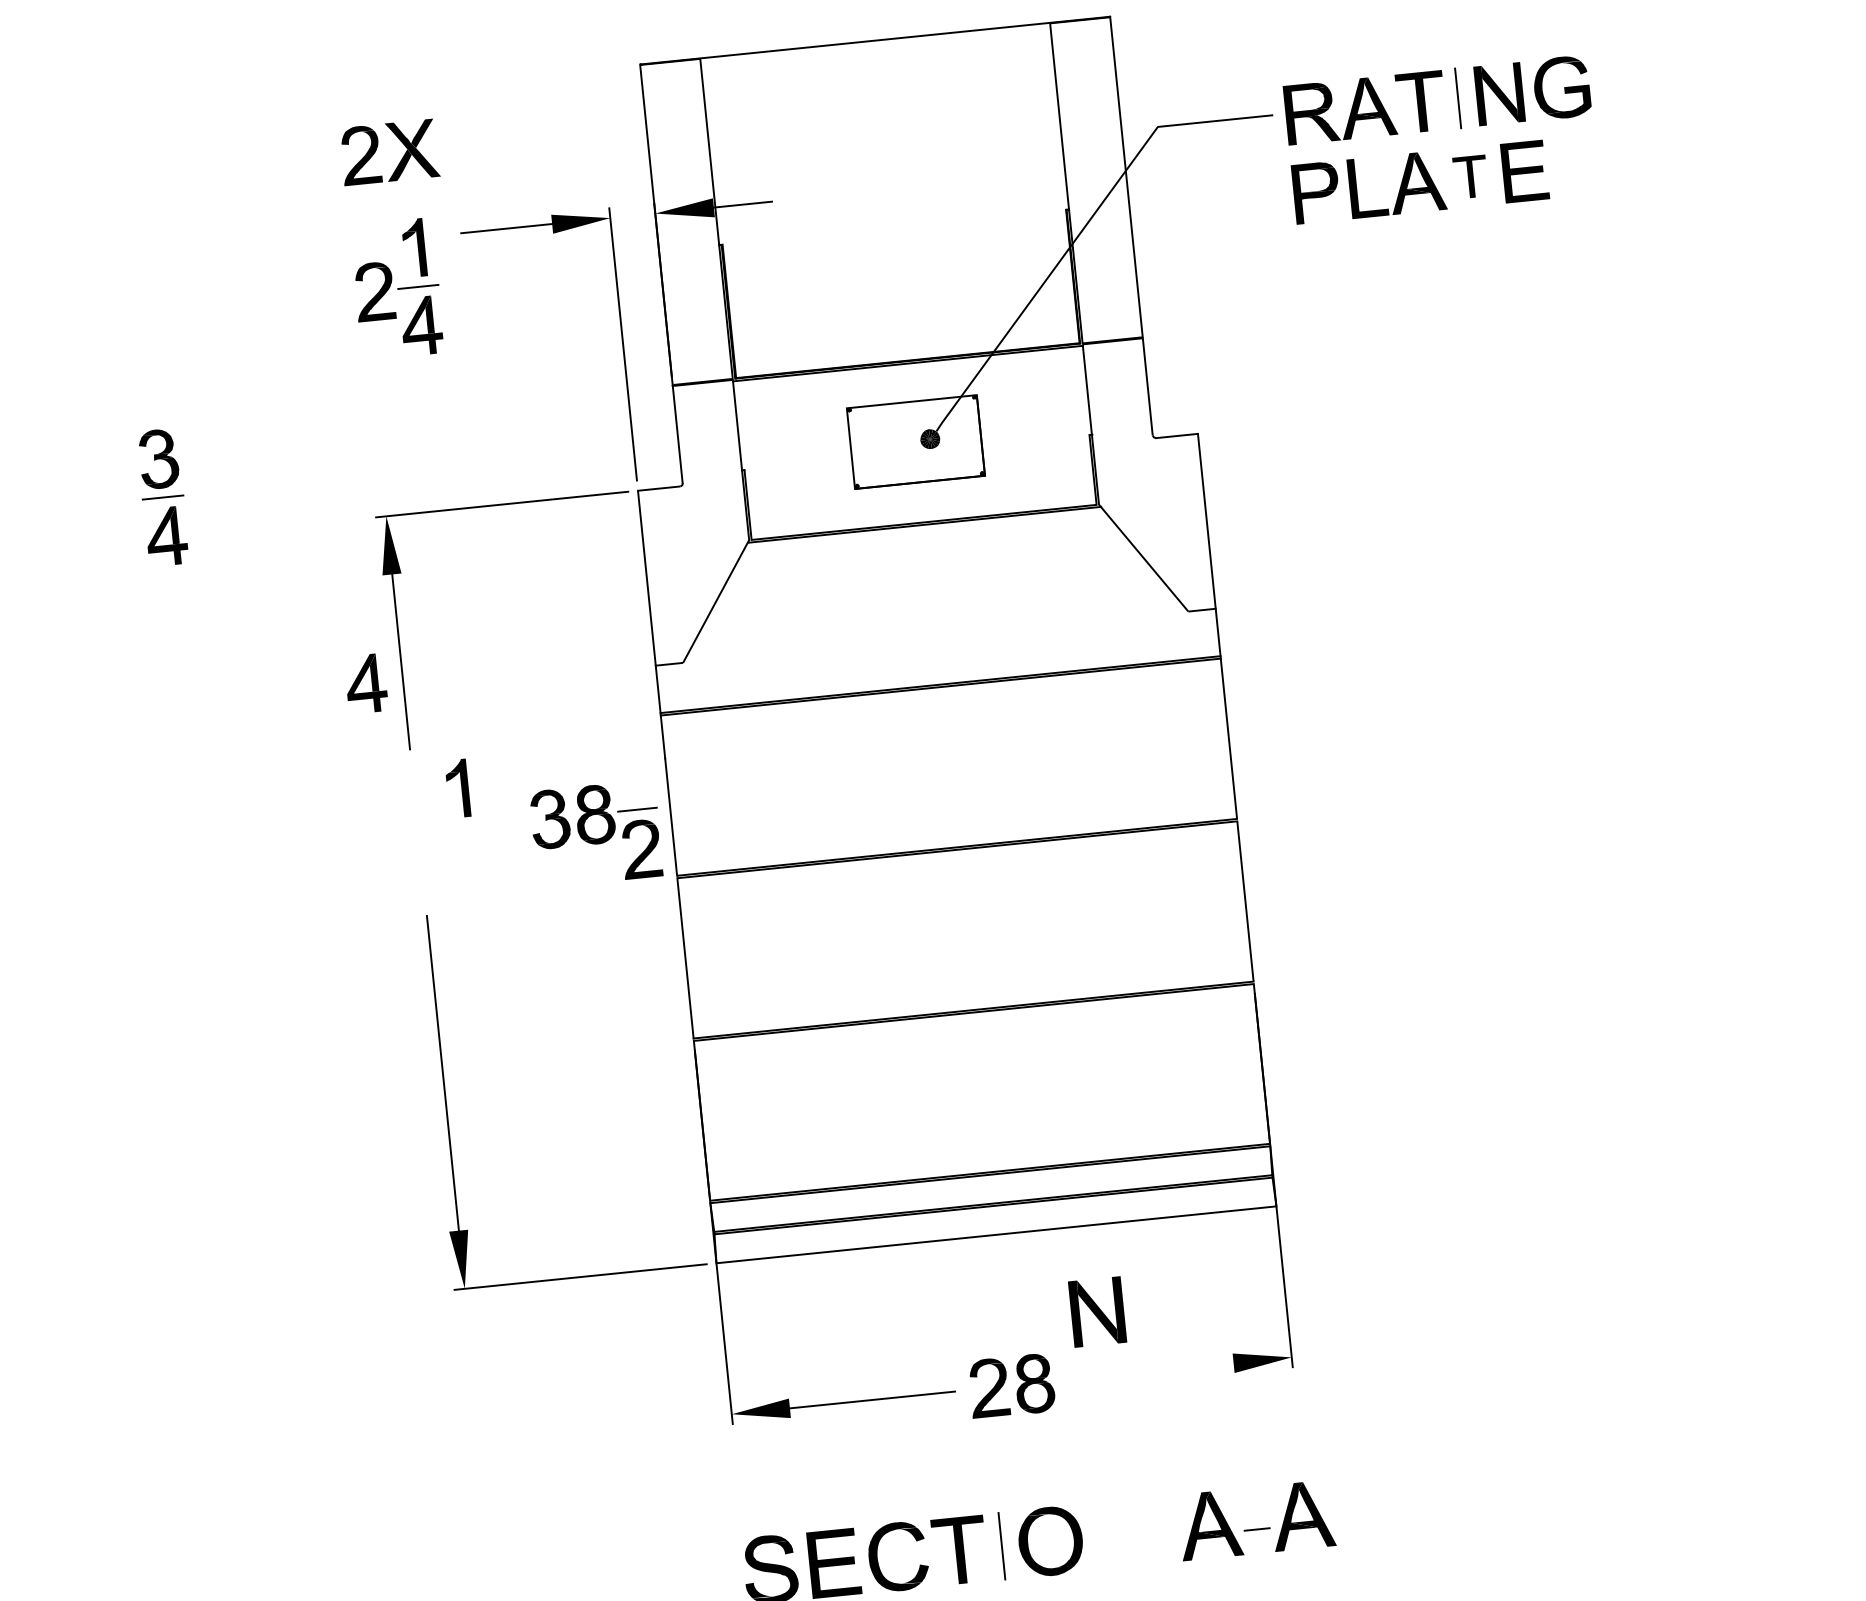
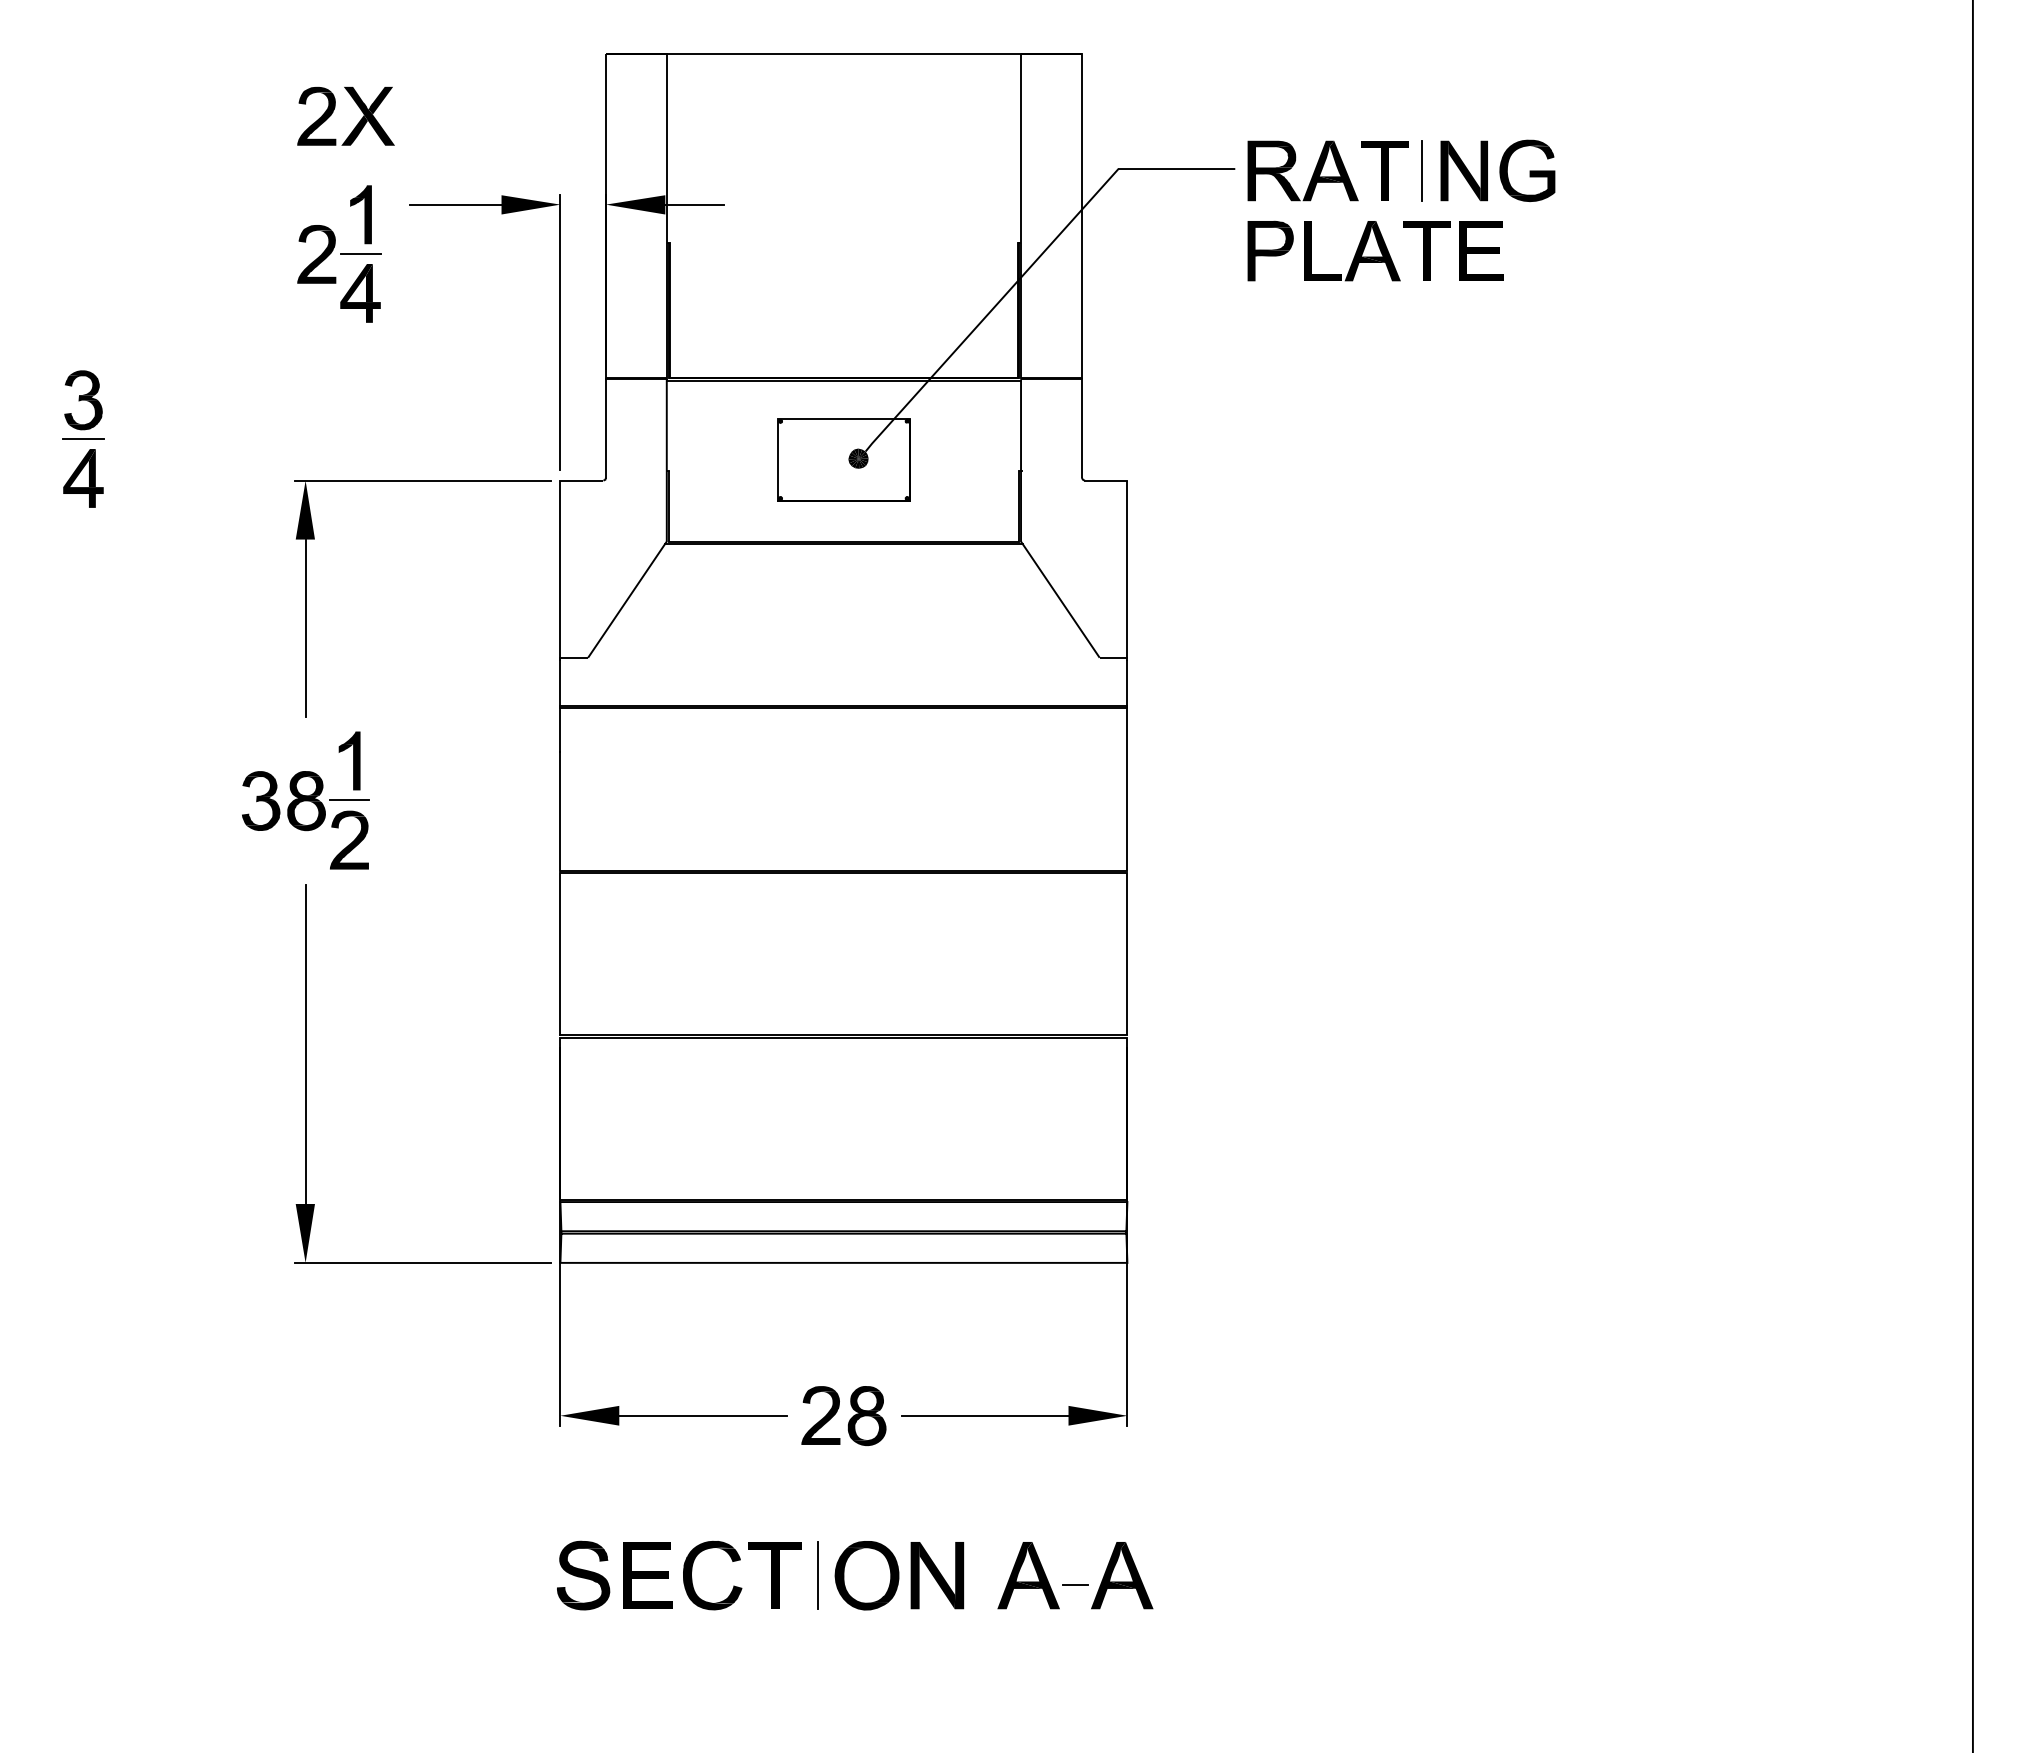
part: (1470, 176) -> (1426, 250), size x1.43
part: (366, 683) -> (268, 646), removed
part: (596, 834) -> (305, 820), moved
part: (1097, 1311) -> (937, 1575), moved
line: (1150, 1371) -> (984, 1415), added

